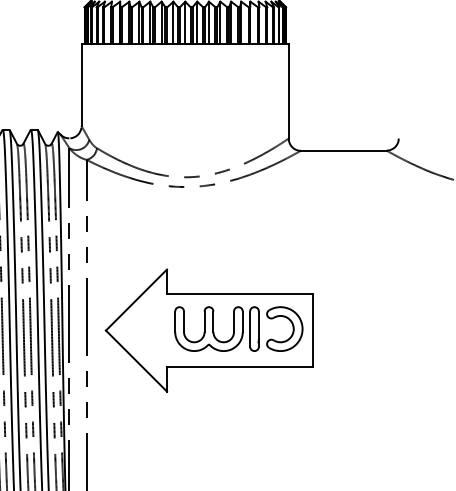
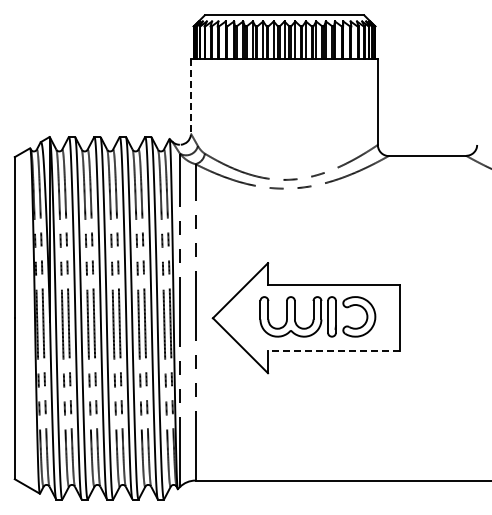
line: (81, 85) -> (190, 97), solid -> dashed
part: (238, 328) -> (317, 316), moved
line: (239, 367) -> (333, 351), solid -> dashed

